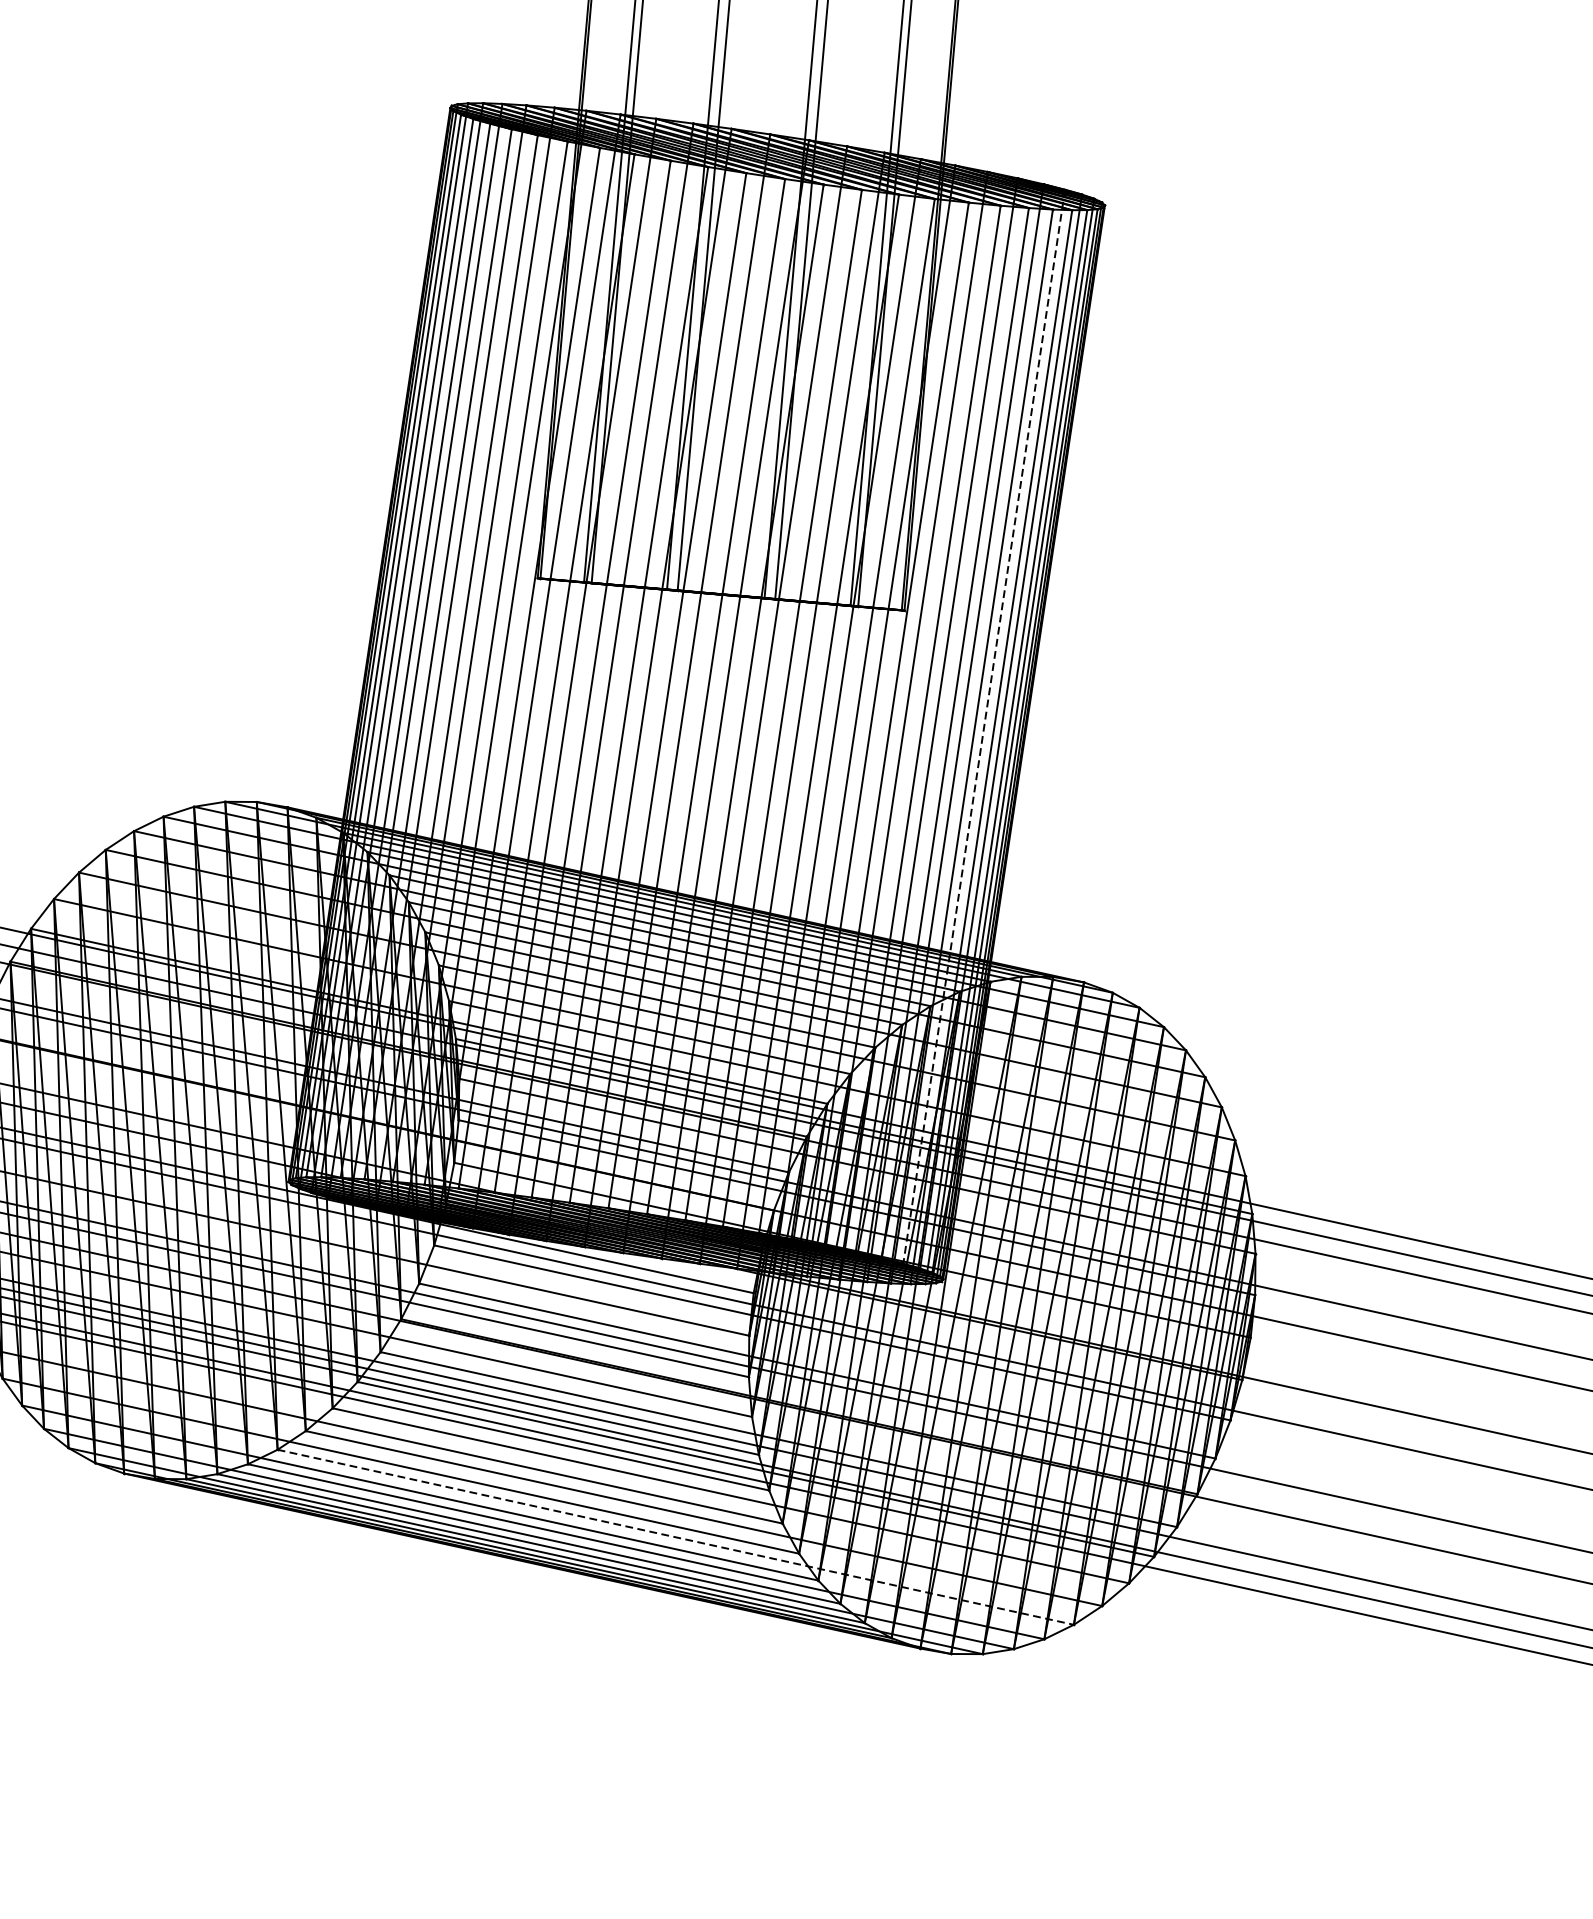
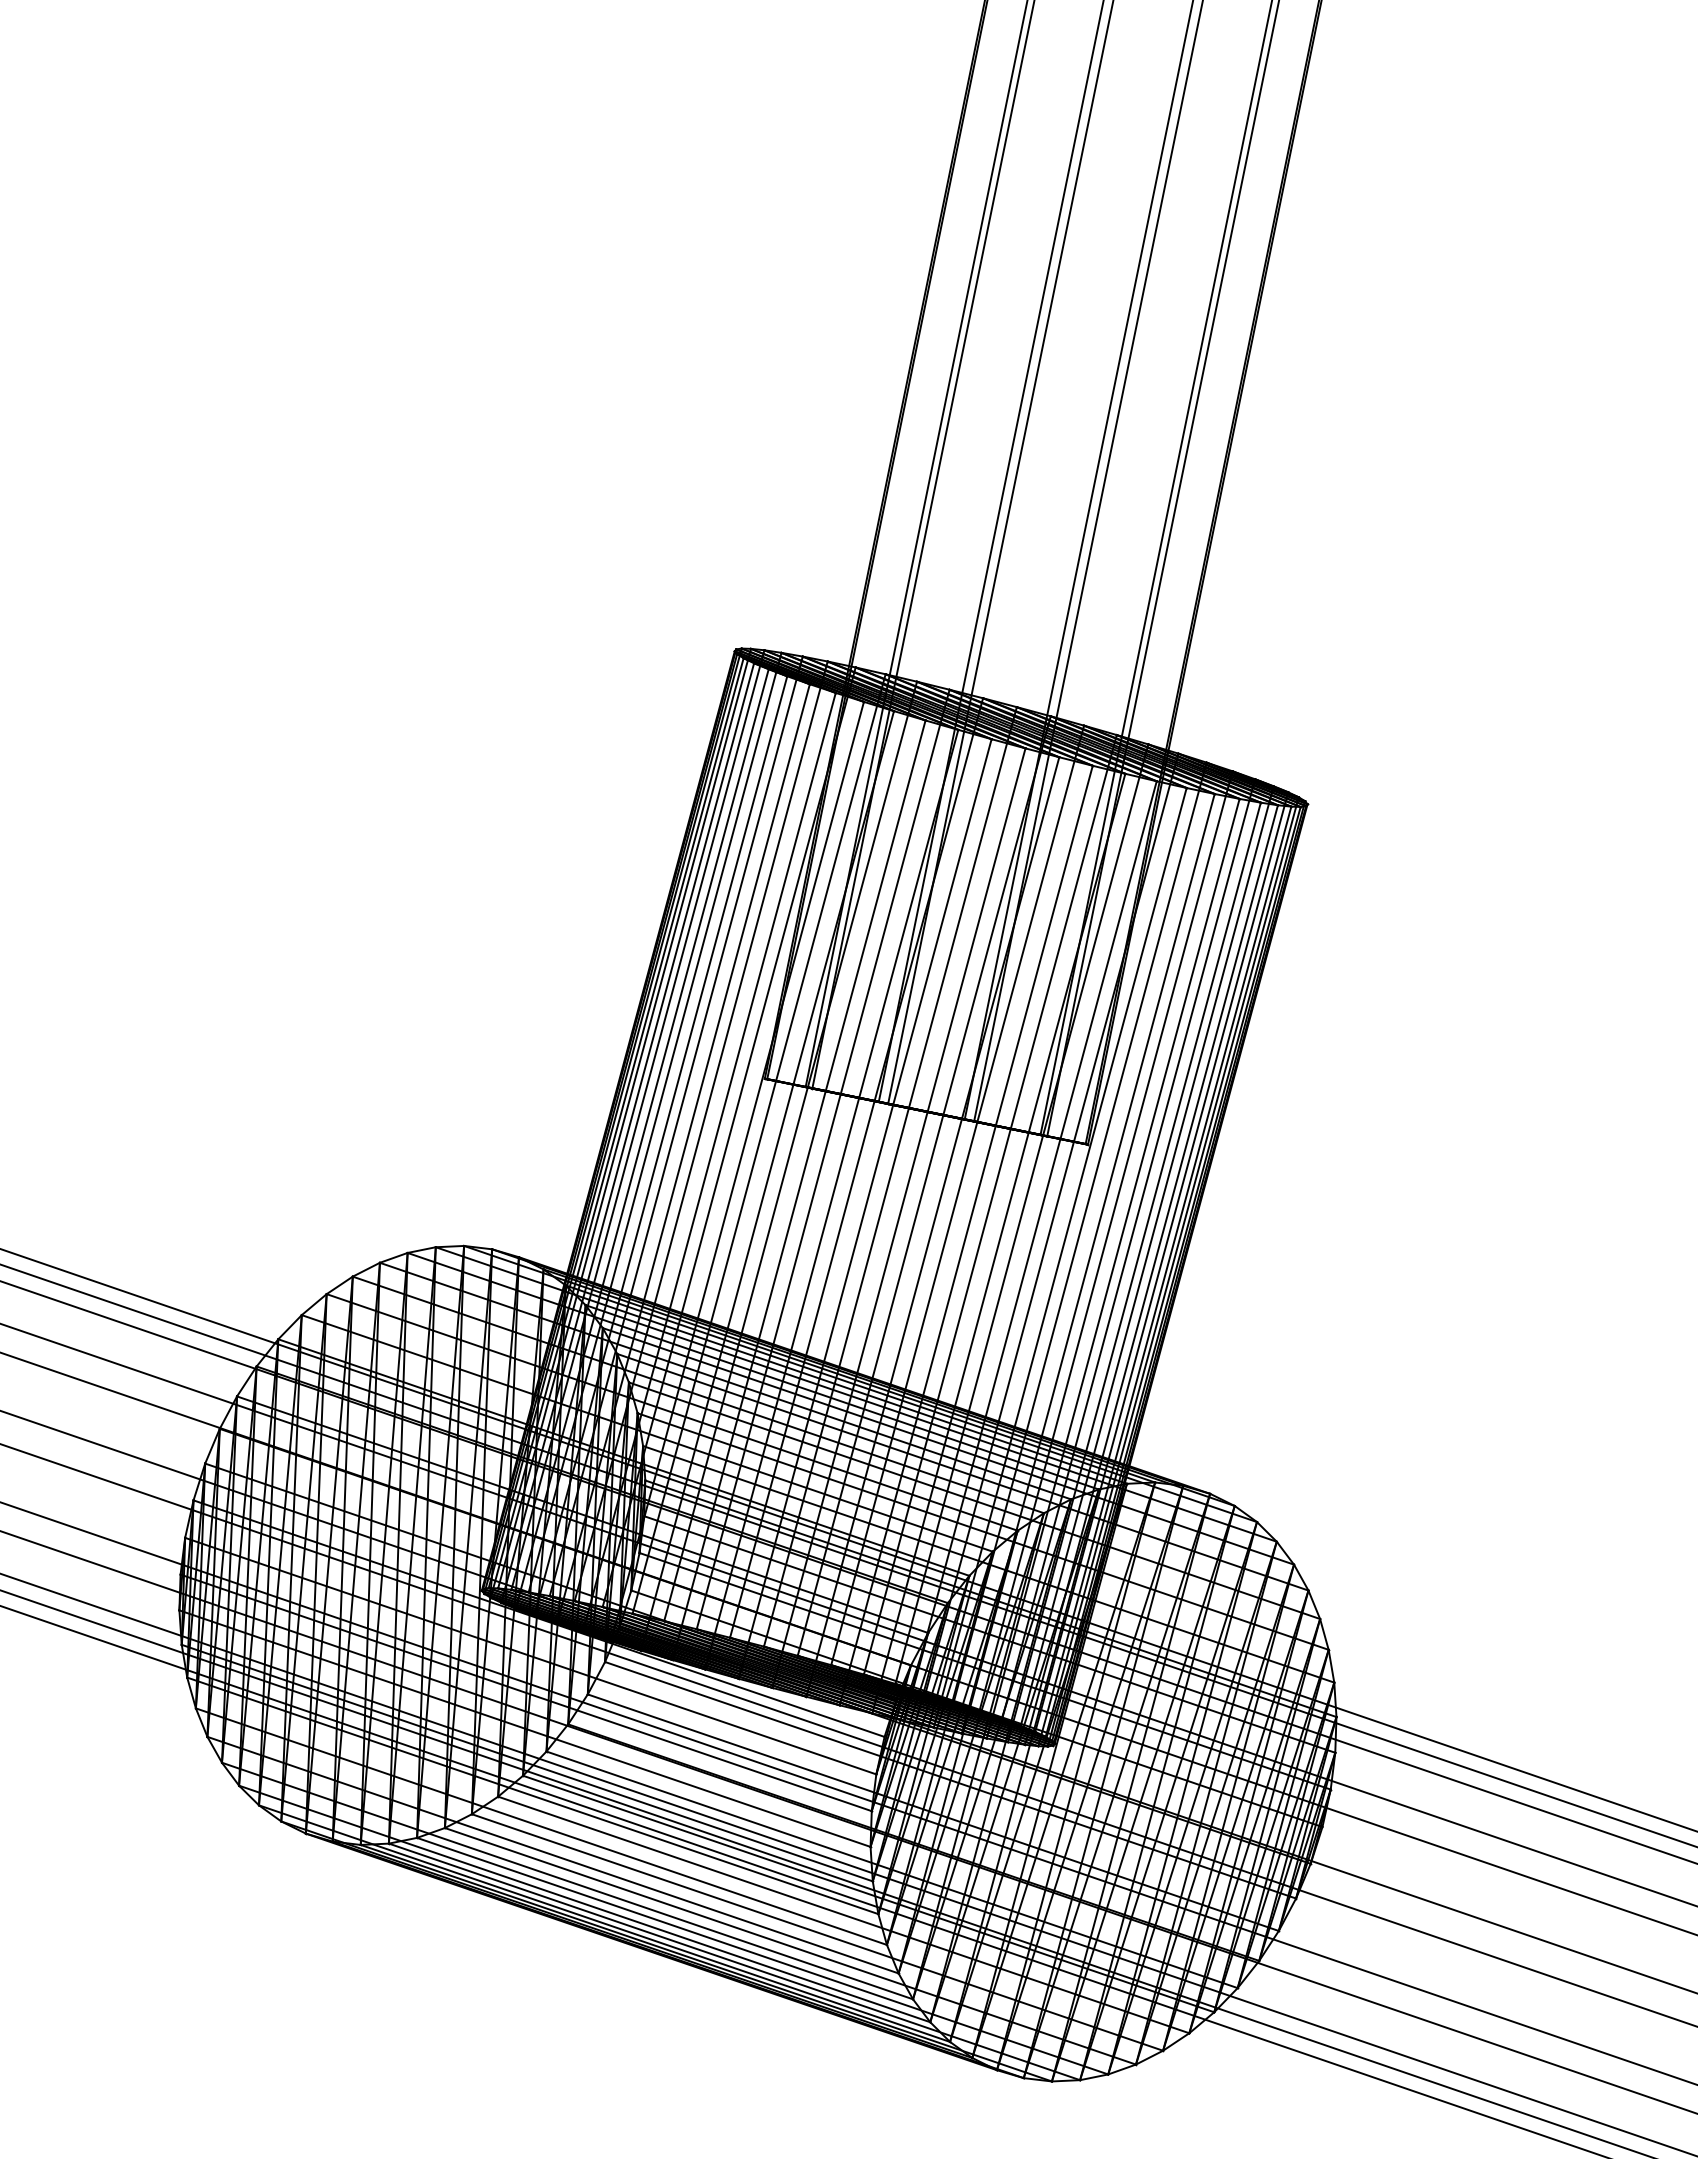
line: (984, 727) -> (1147, 1256), dashed -> solid
line: (675, 1537) -> (790, 1946), dashed -> solid

